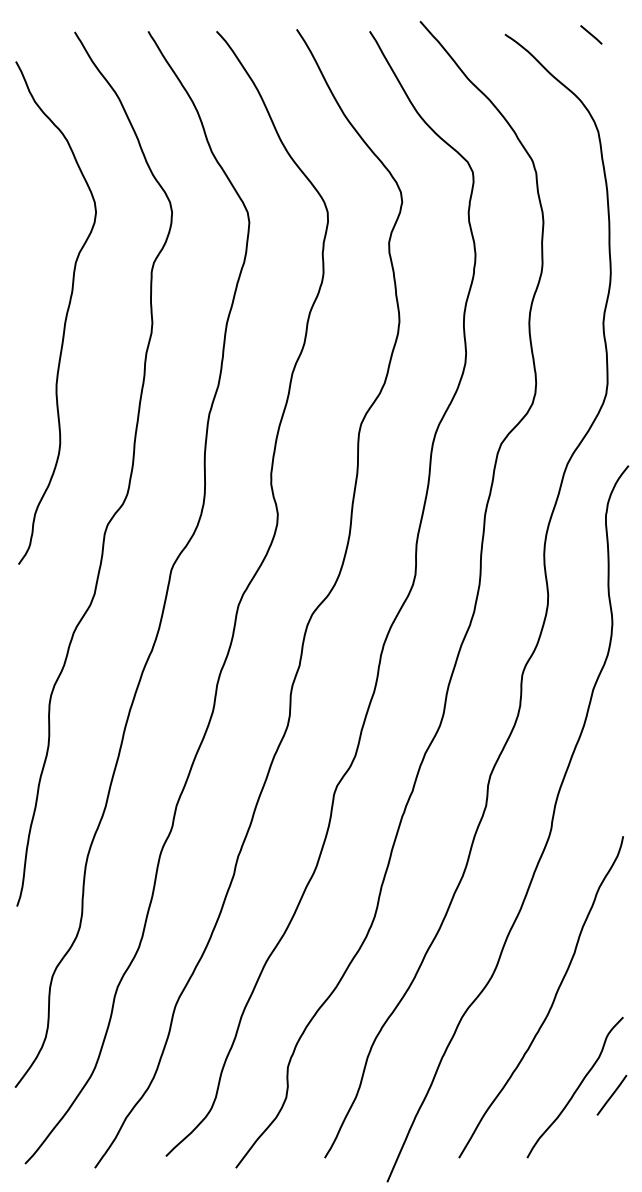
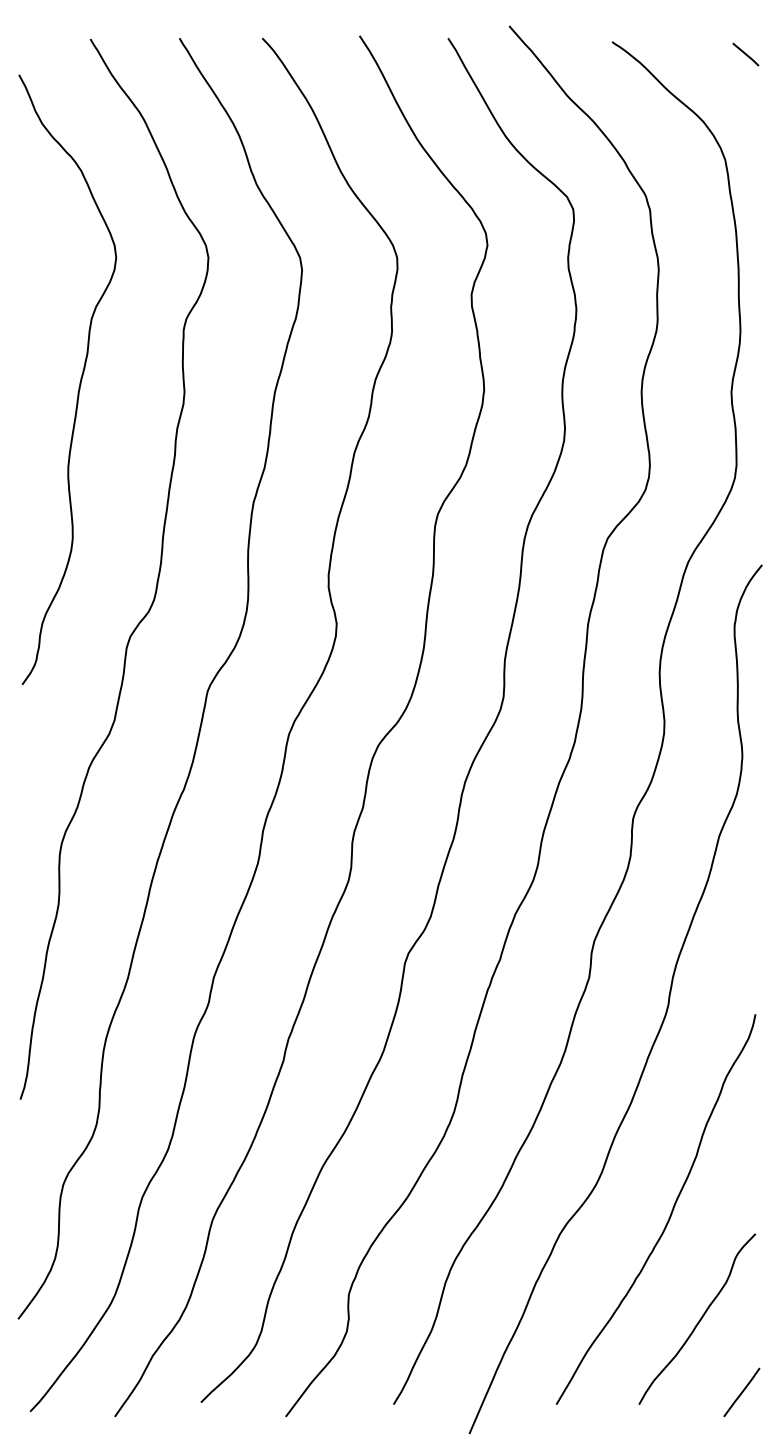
line: (591, 34) -> (745, 54), moved
line: (611, 1095) -> (741, 1392), moved

